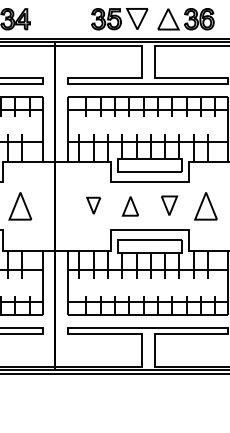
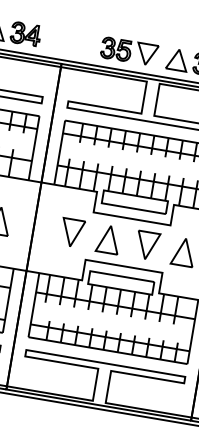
part: (93, 205) -> (71, 232), size x1.67
part: (169, 205) -> (147, 245), size x1.43
part: (130, 206) -> (108, 239), size x1.43

